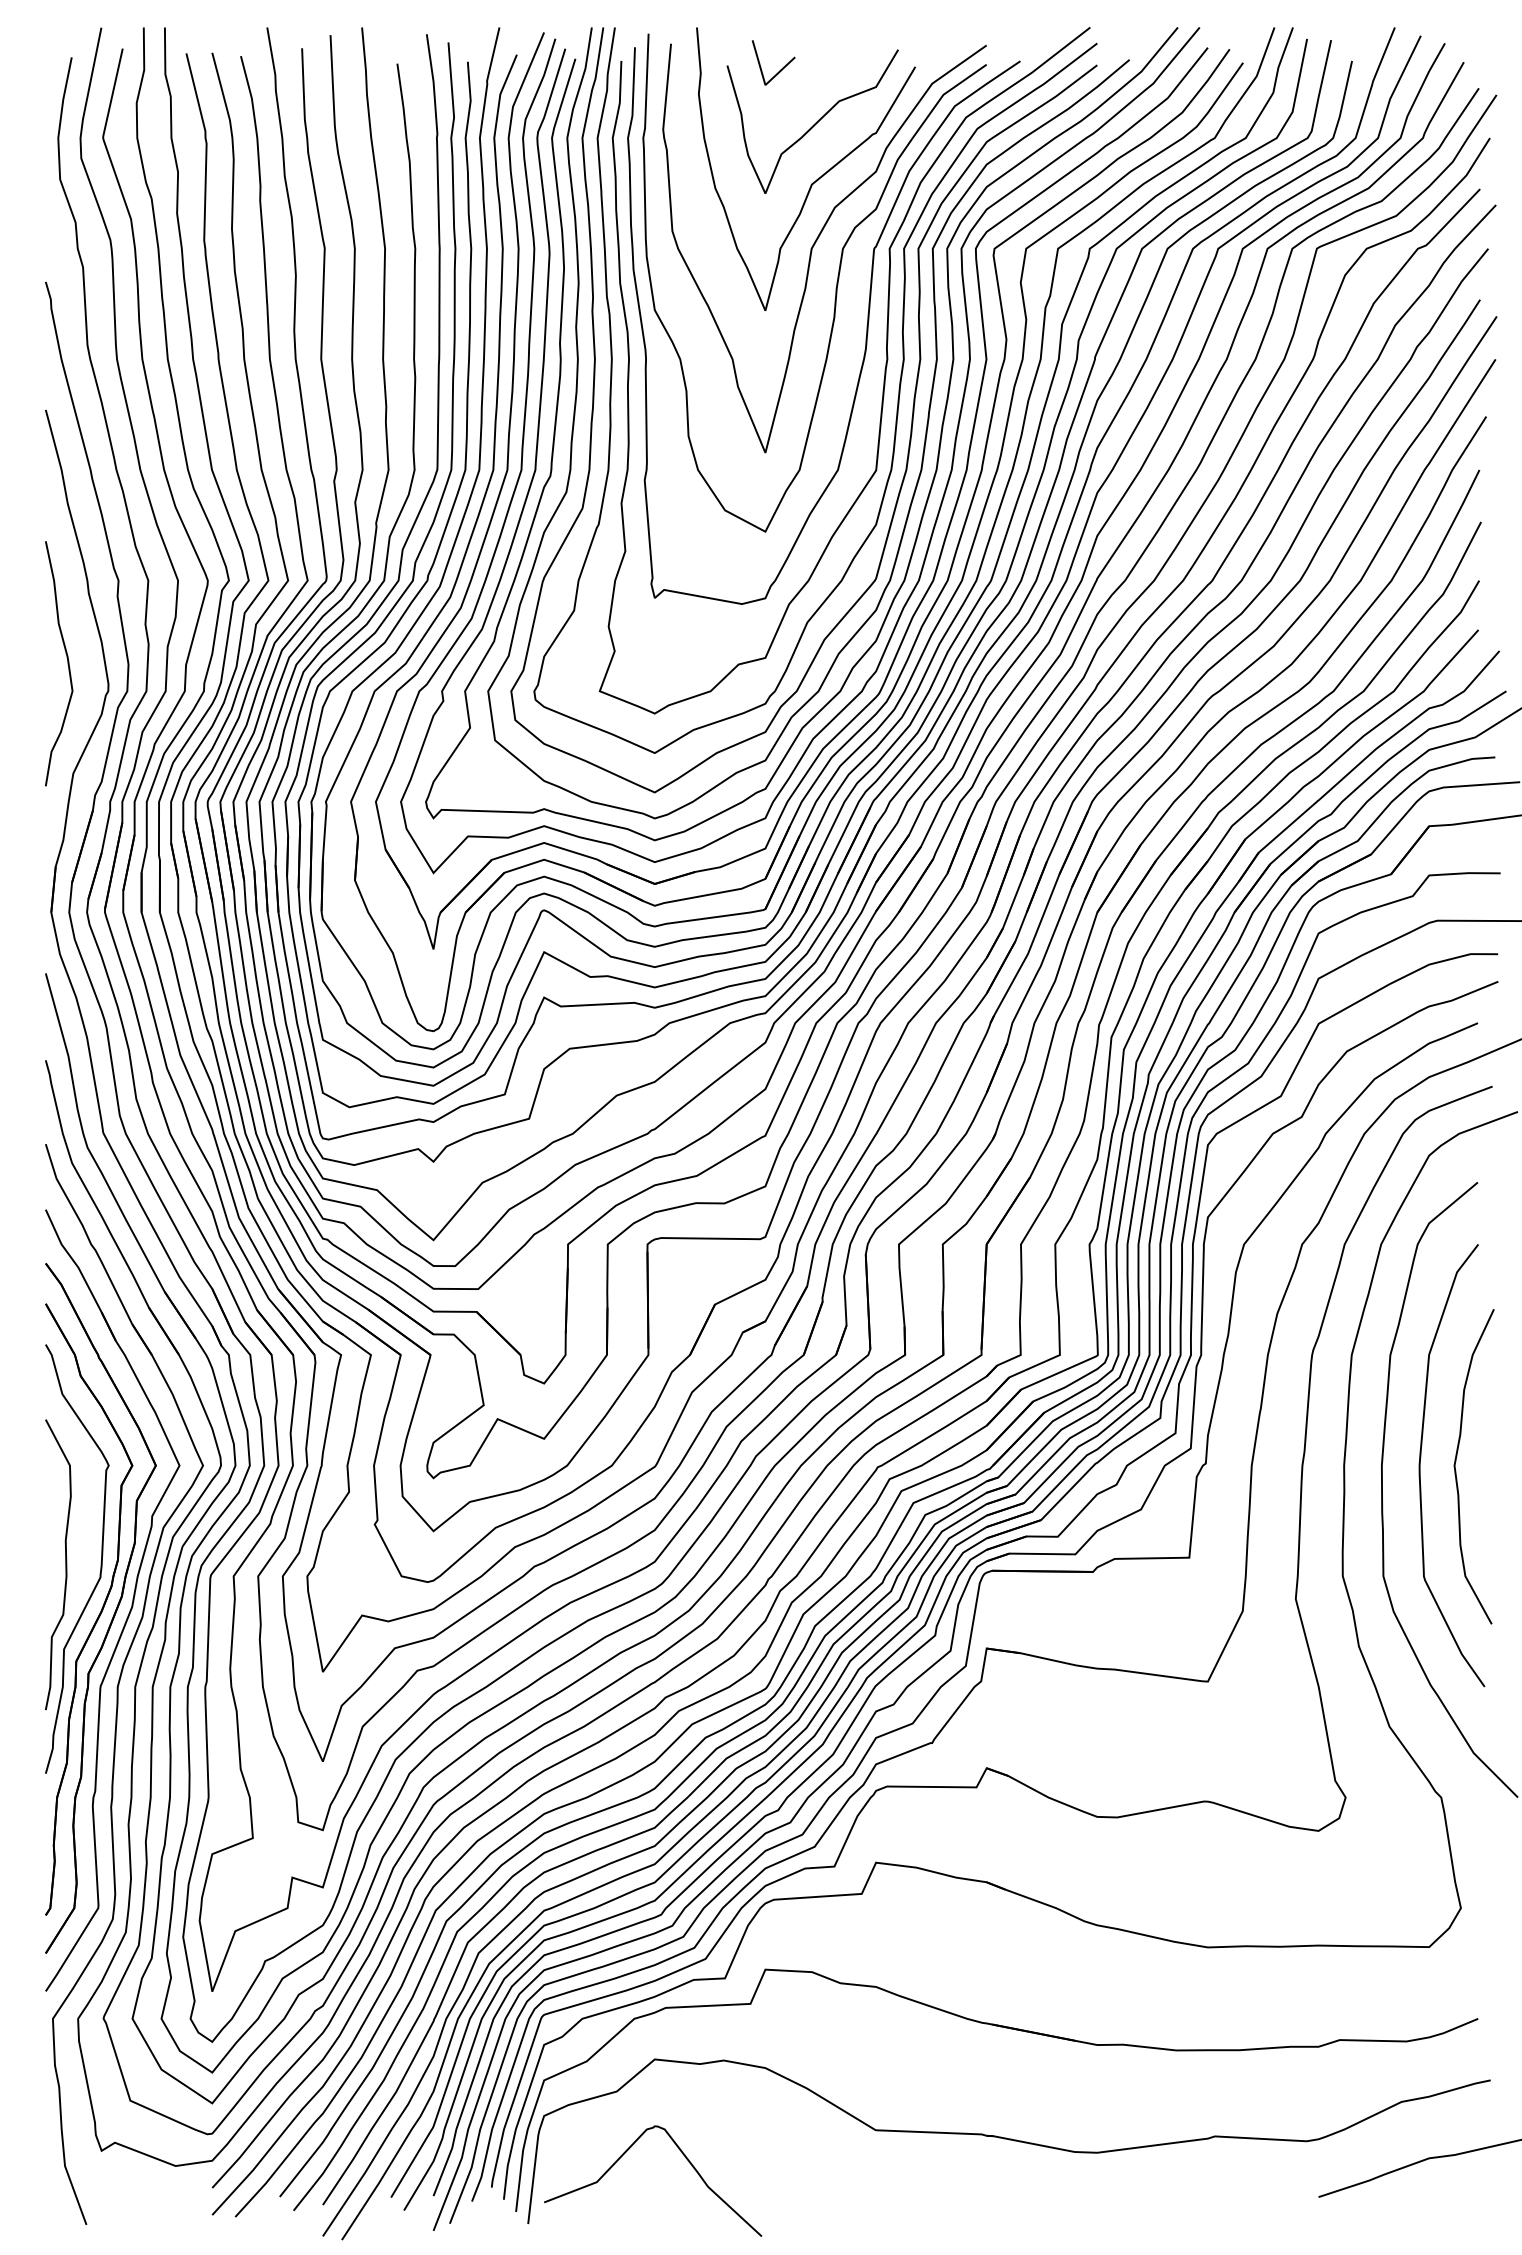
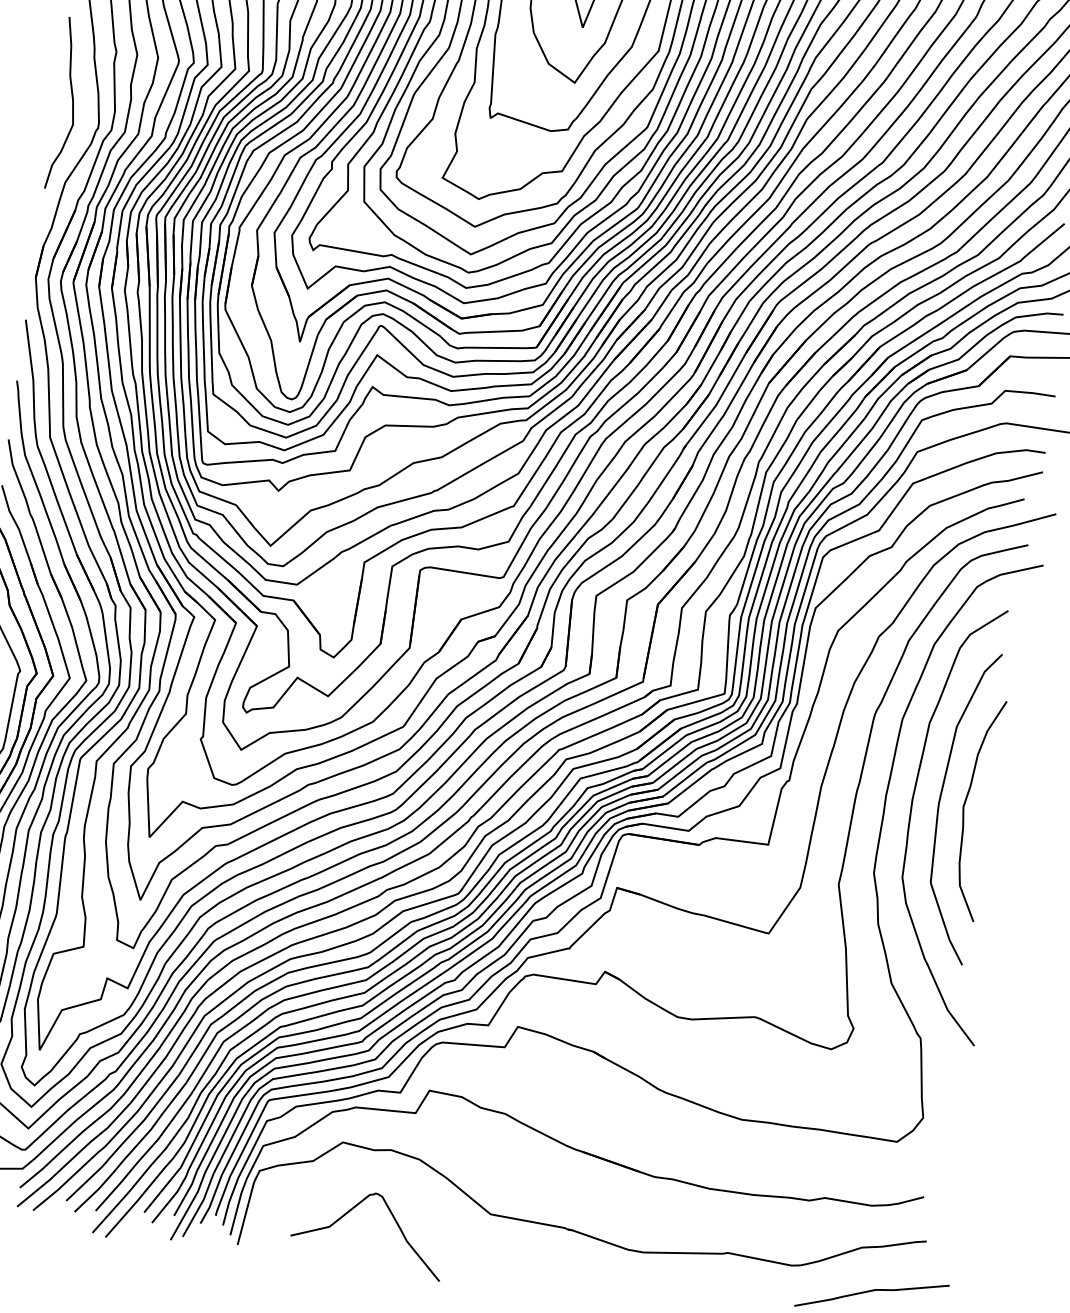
curve: (685, 2158) -> (393, 1219), moved

